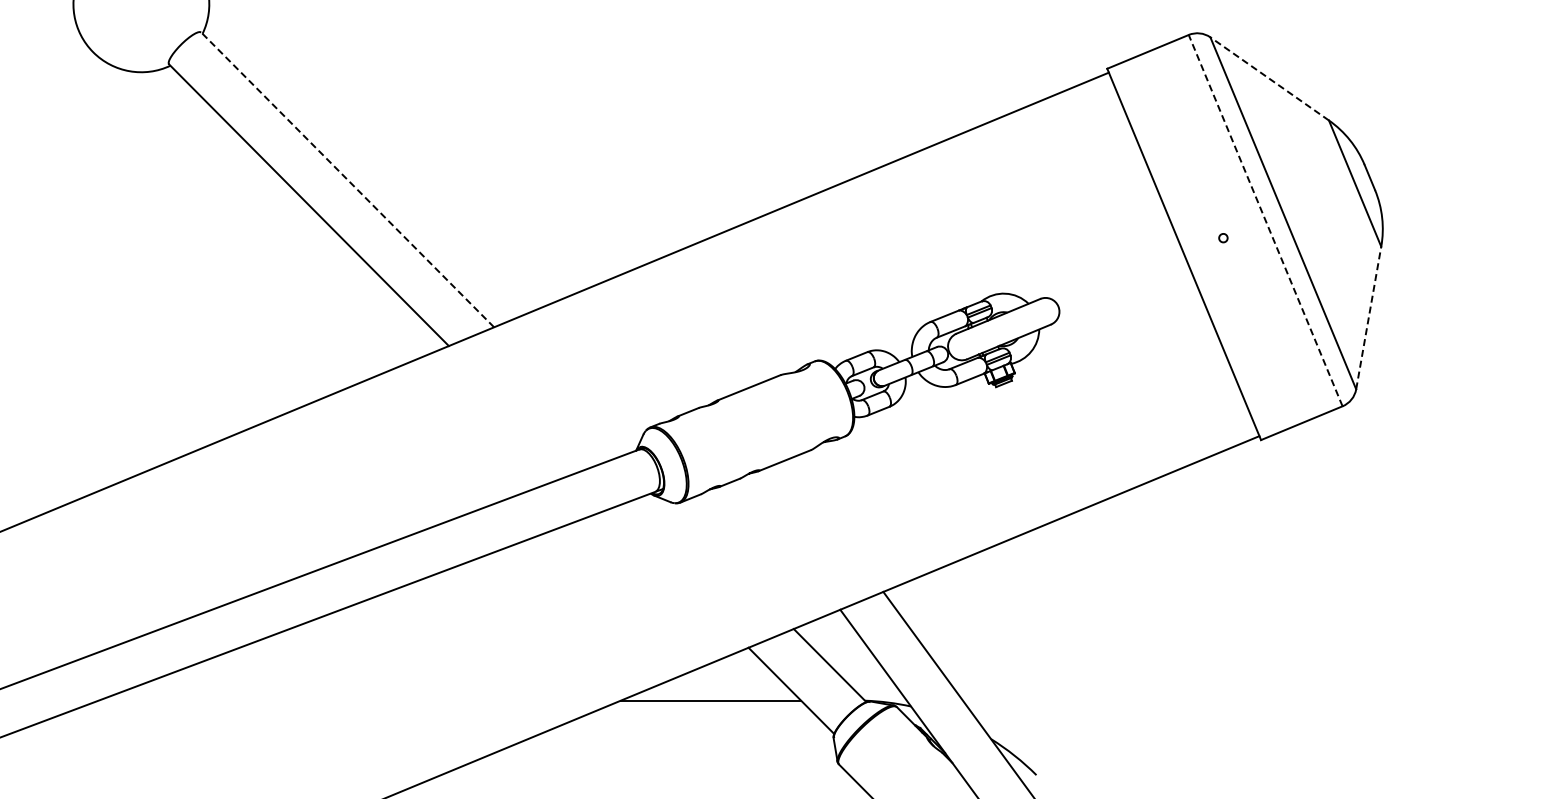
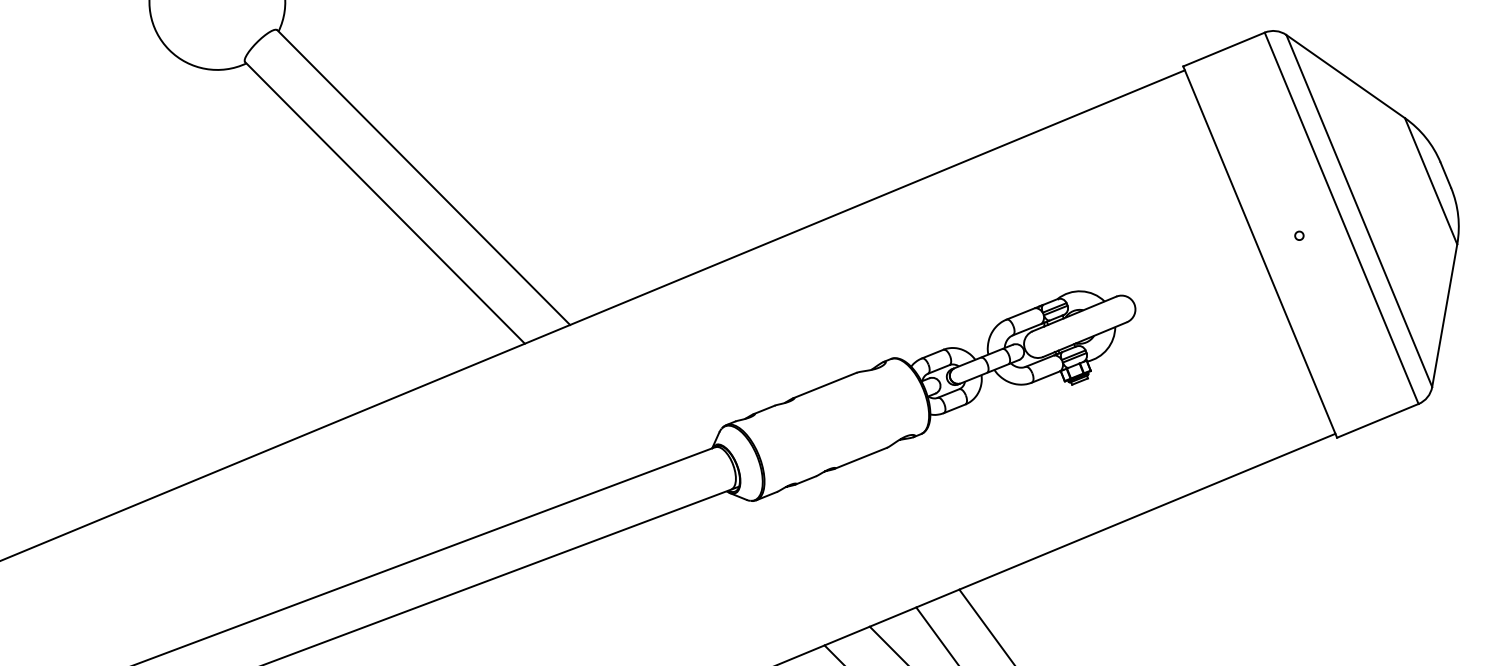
line: (1269, 78) -> (1345, 76), dashed -> solid
line: (347, 179) -> (423, 177), dashed -> solid
line: (1265, 220) -> (1341, 218), dashed -> solid
line: (1368, 317) -> (1444, 315), dashed -> solid

